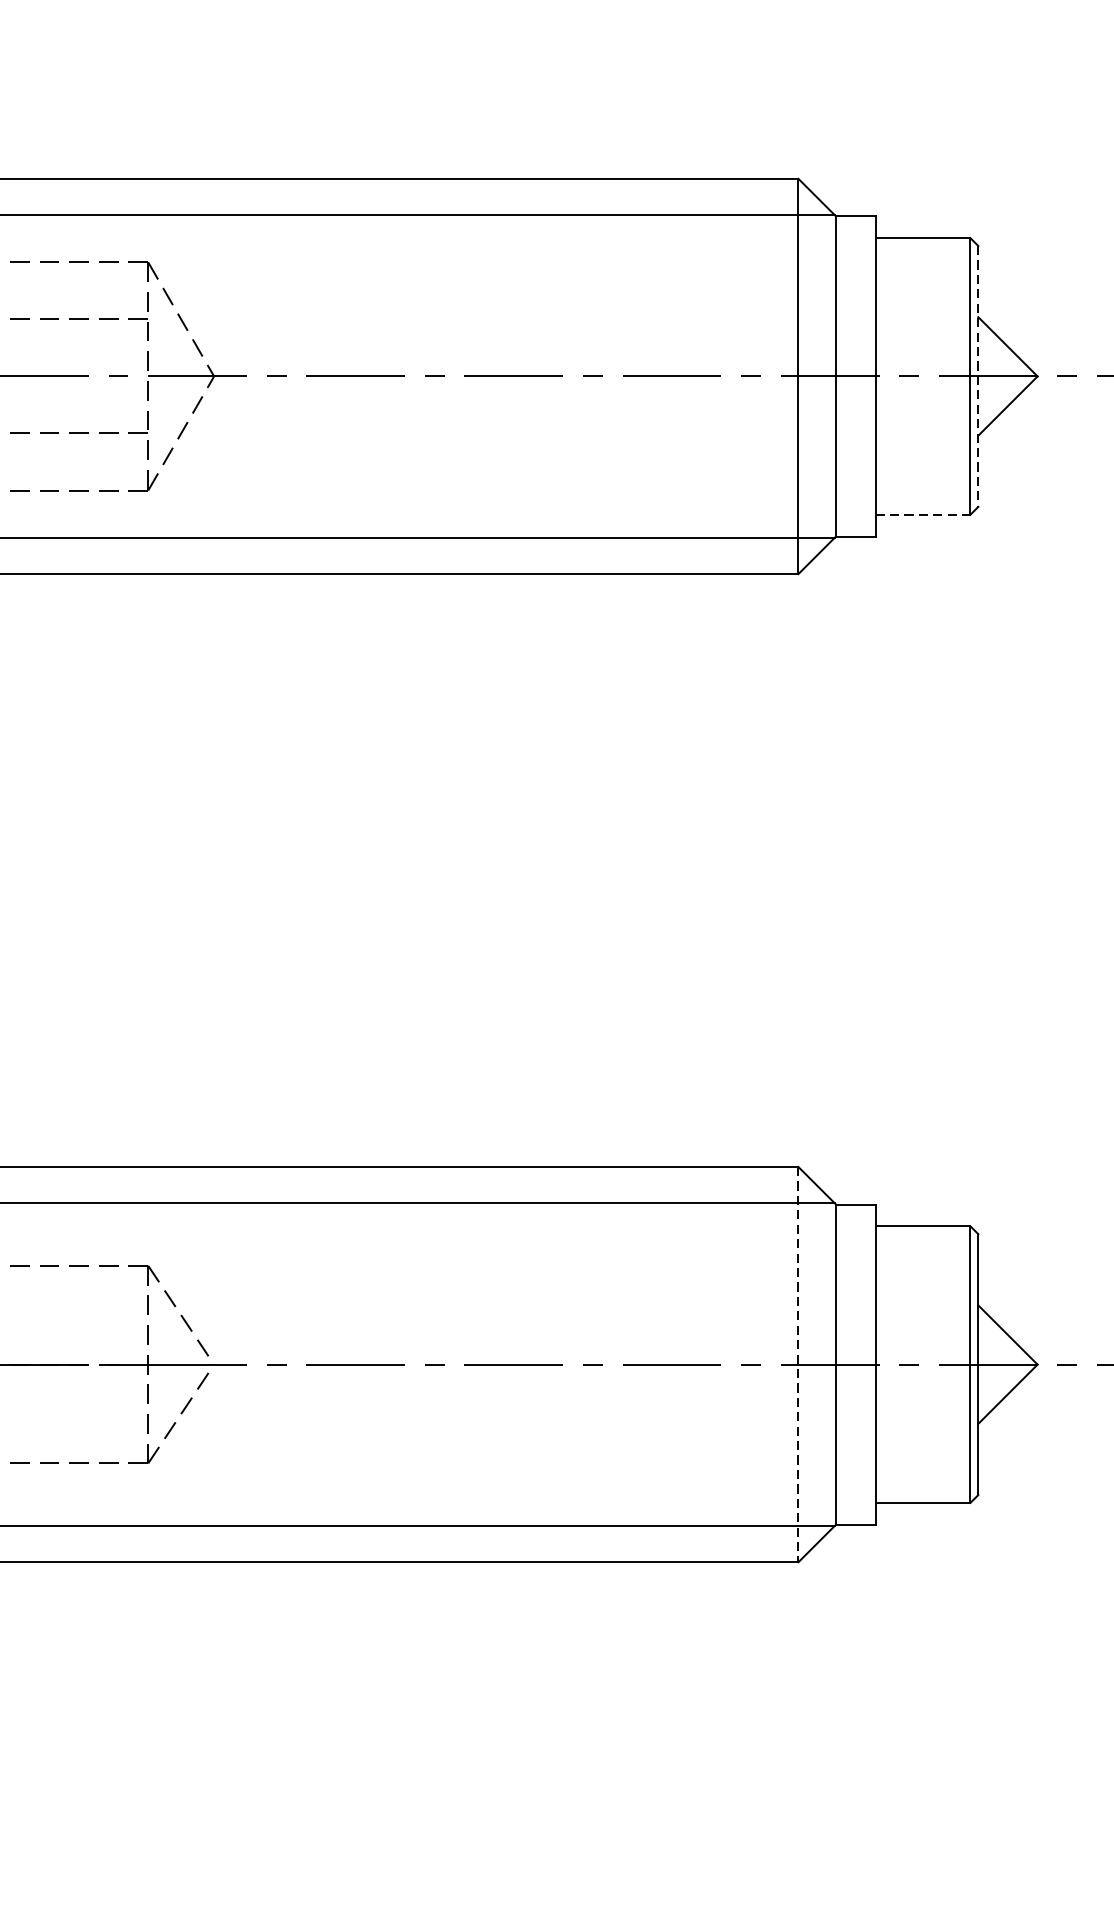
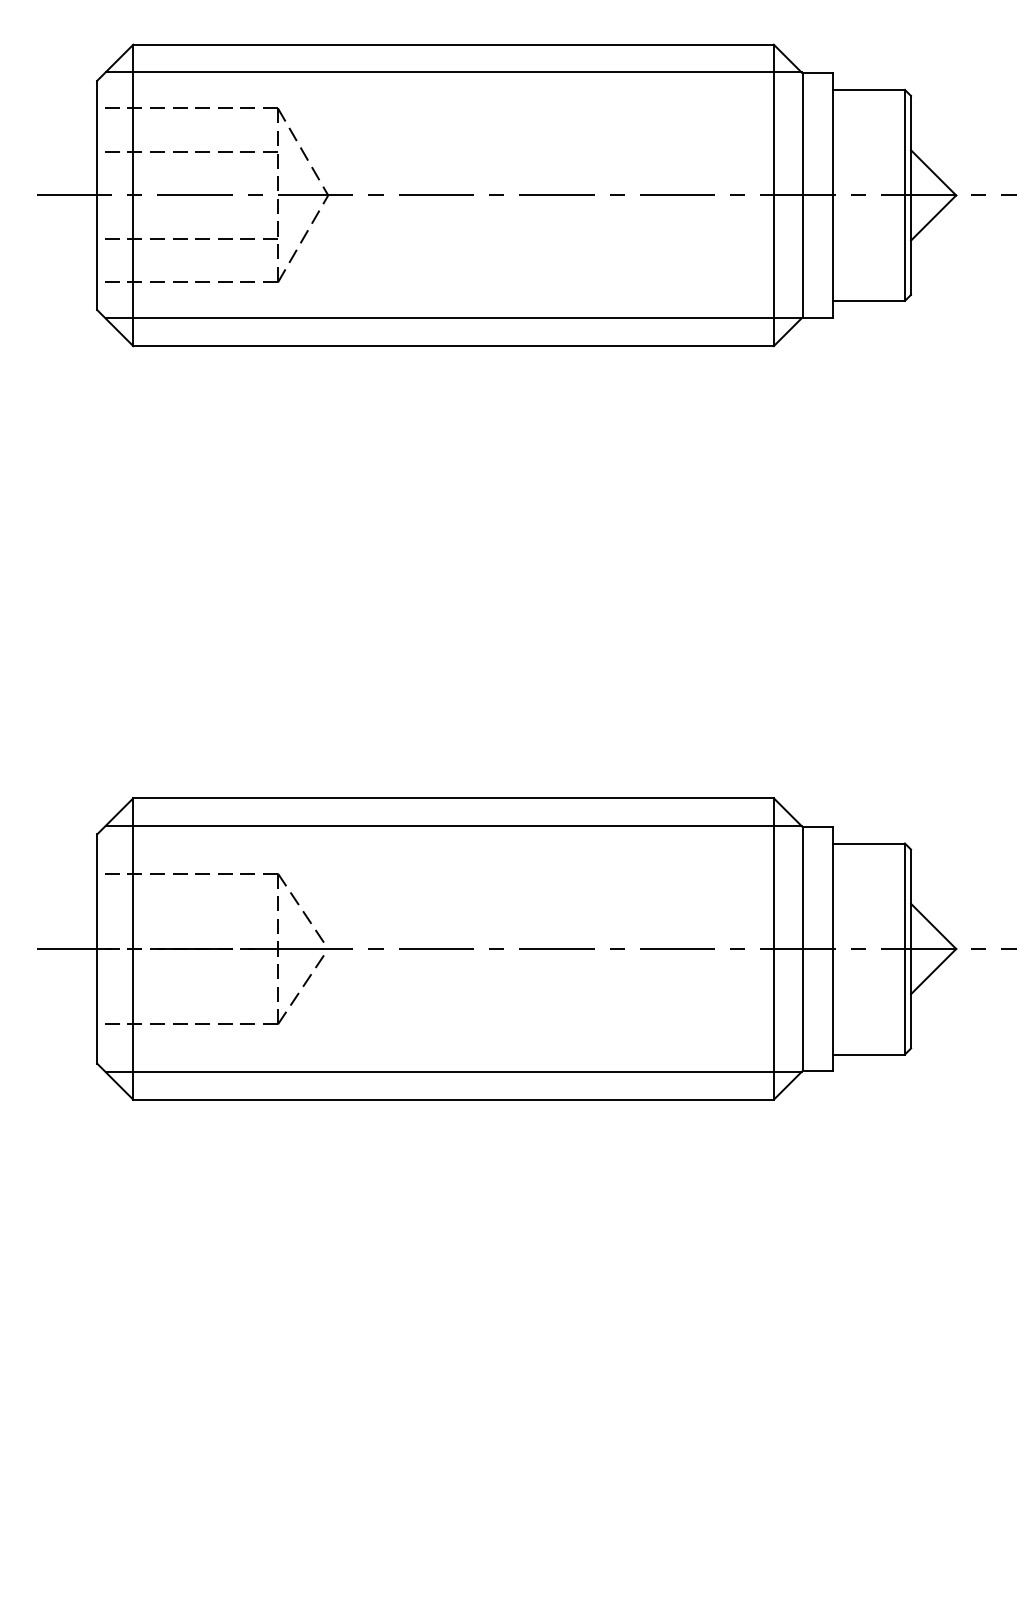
line: (978, 376) -> (911, 195), dashed -> solid
line: (923, 514) -> (869, 300), dashed -> solid
line: (797, 1365) -> (773, 949), dashed -> solid

